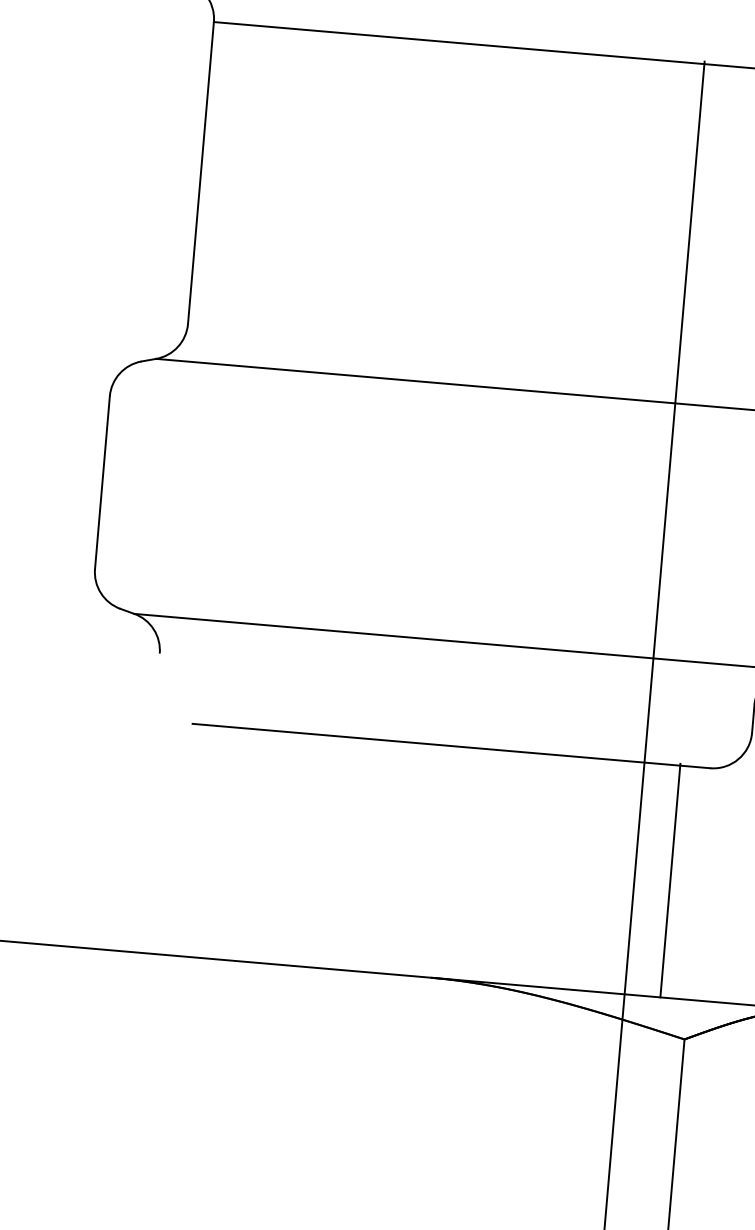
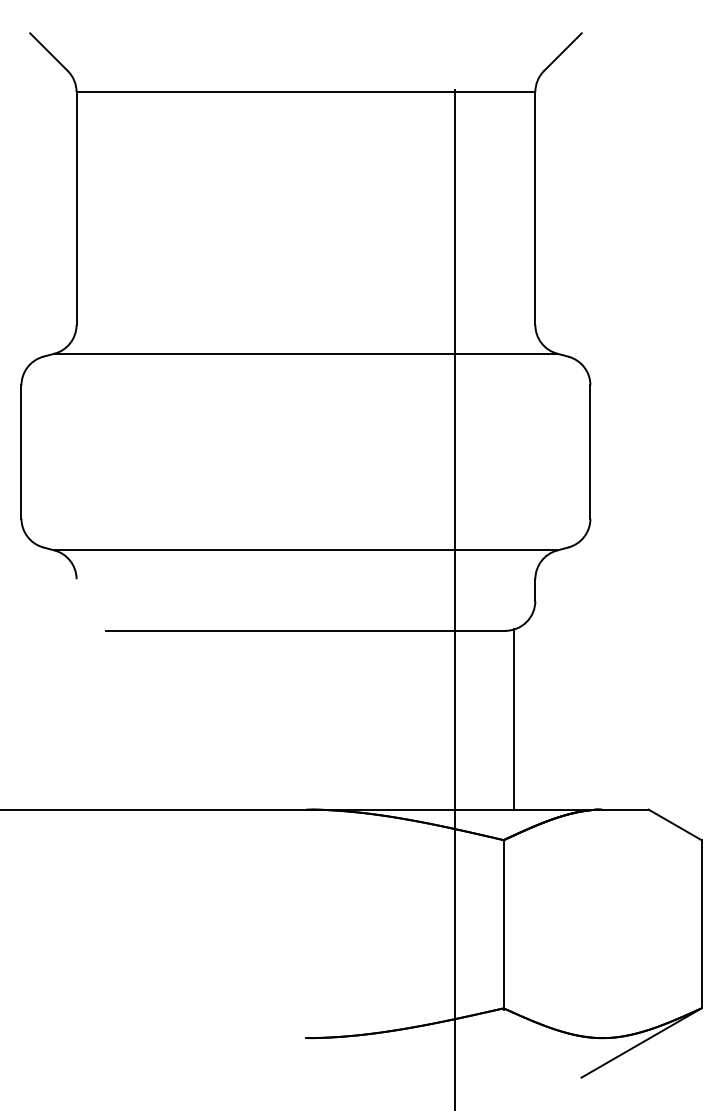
line: (670, 880) -> (514, 719), moved

